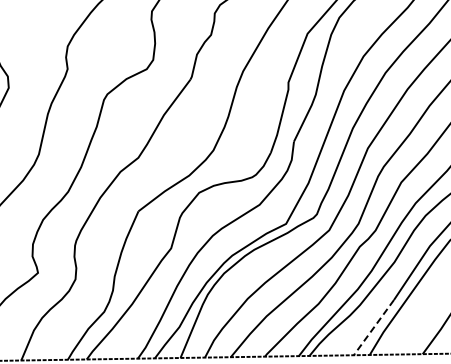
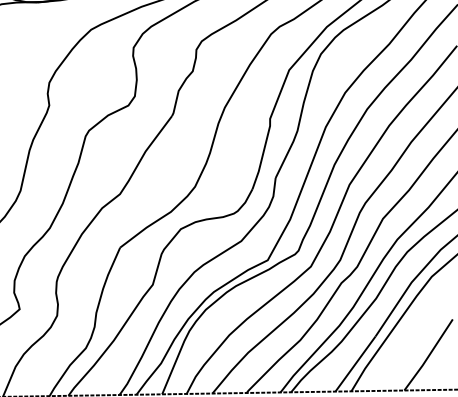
line: (373, 328) -> (355, 364), dashed -> solid

